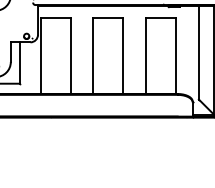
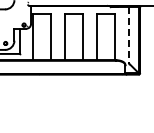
line: (199, 53) -> (129, 35), solid -> dashed

